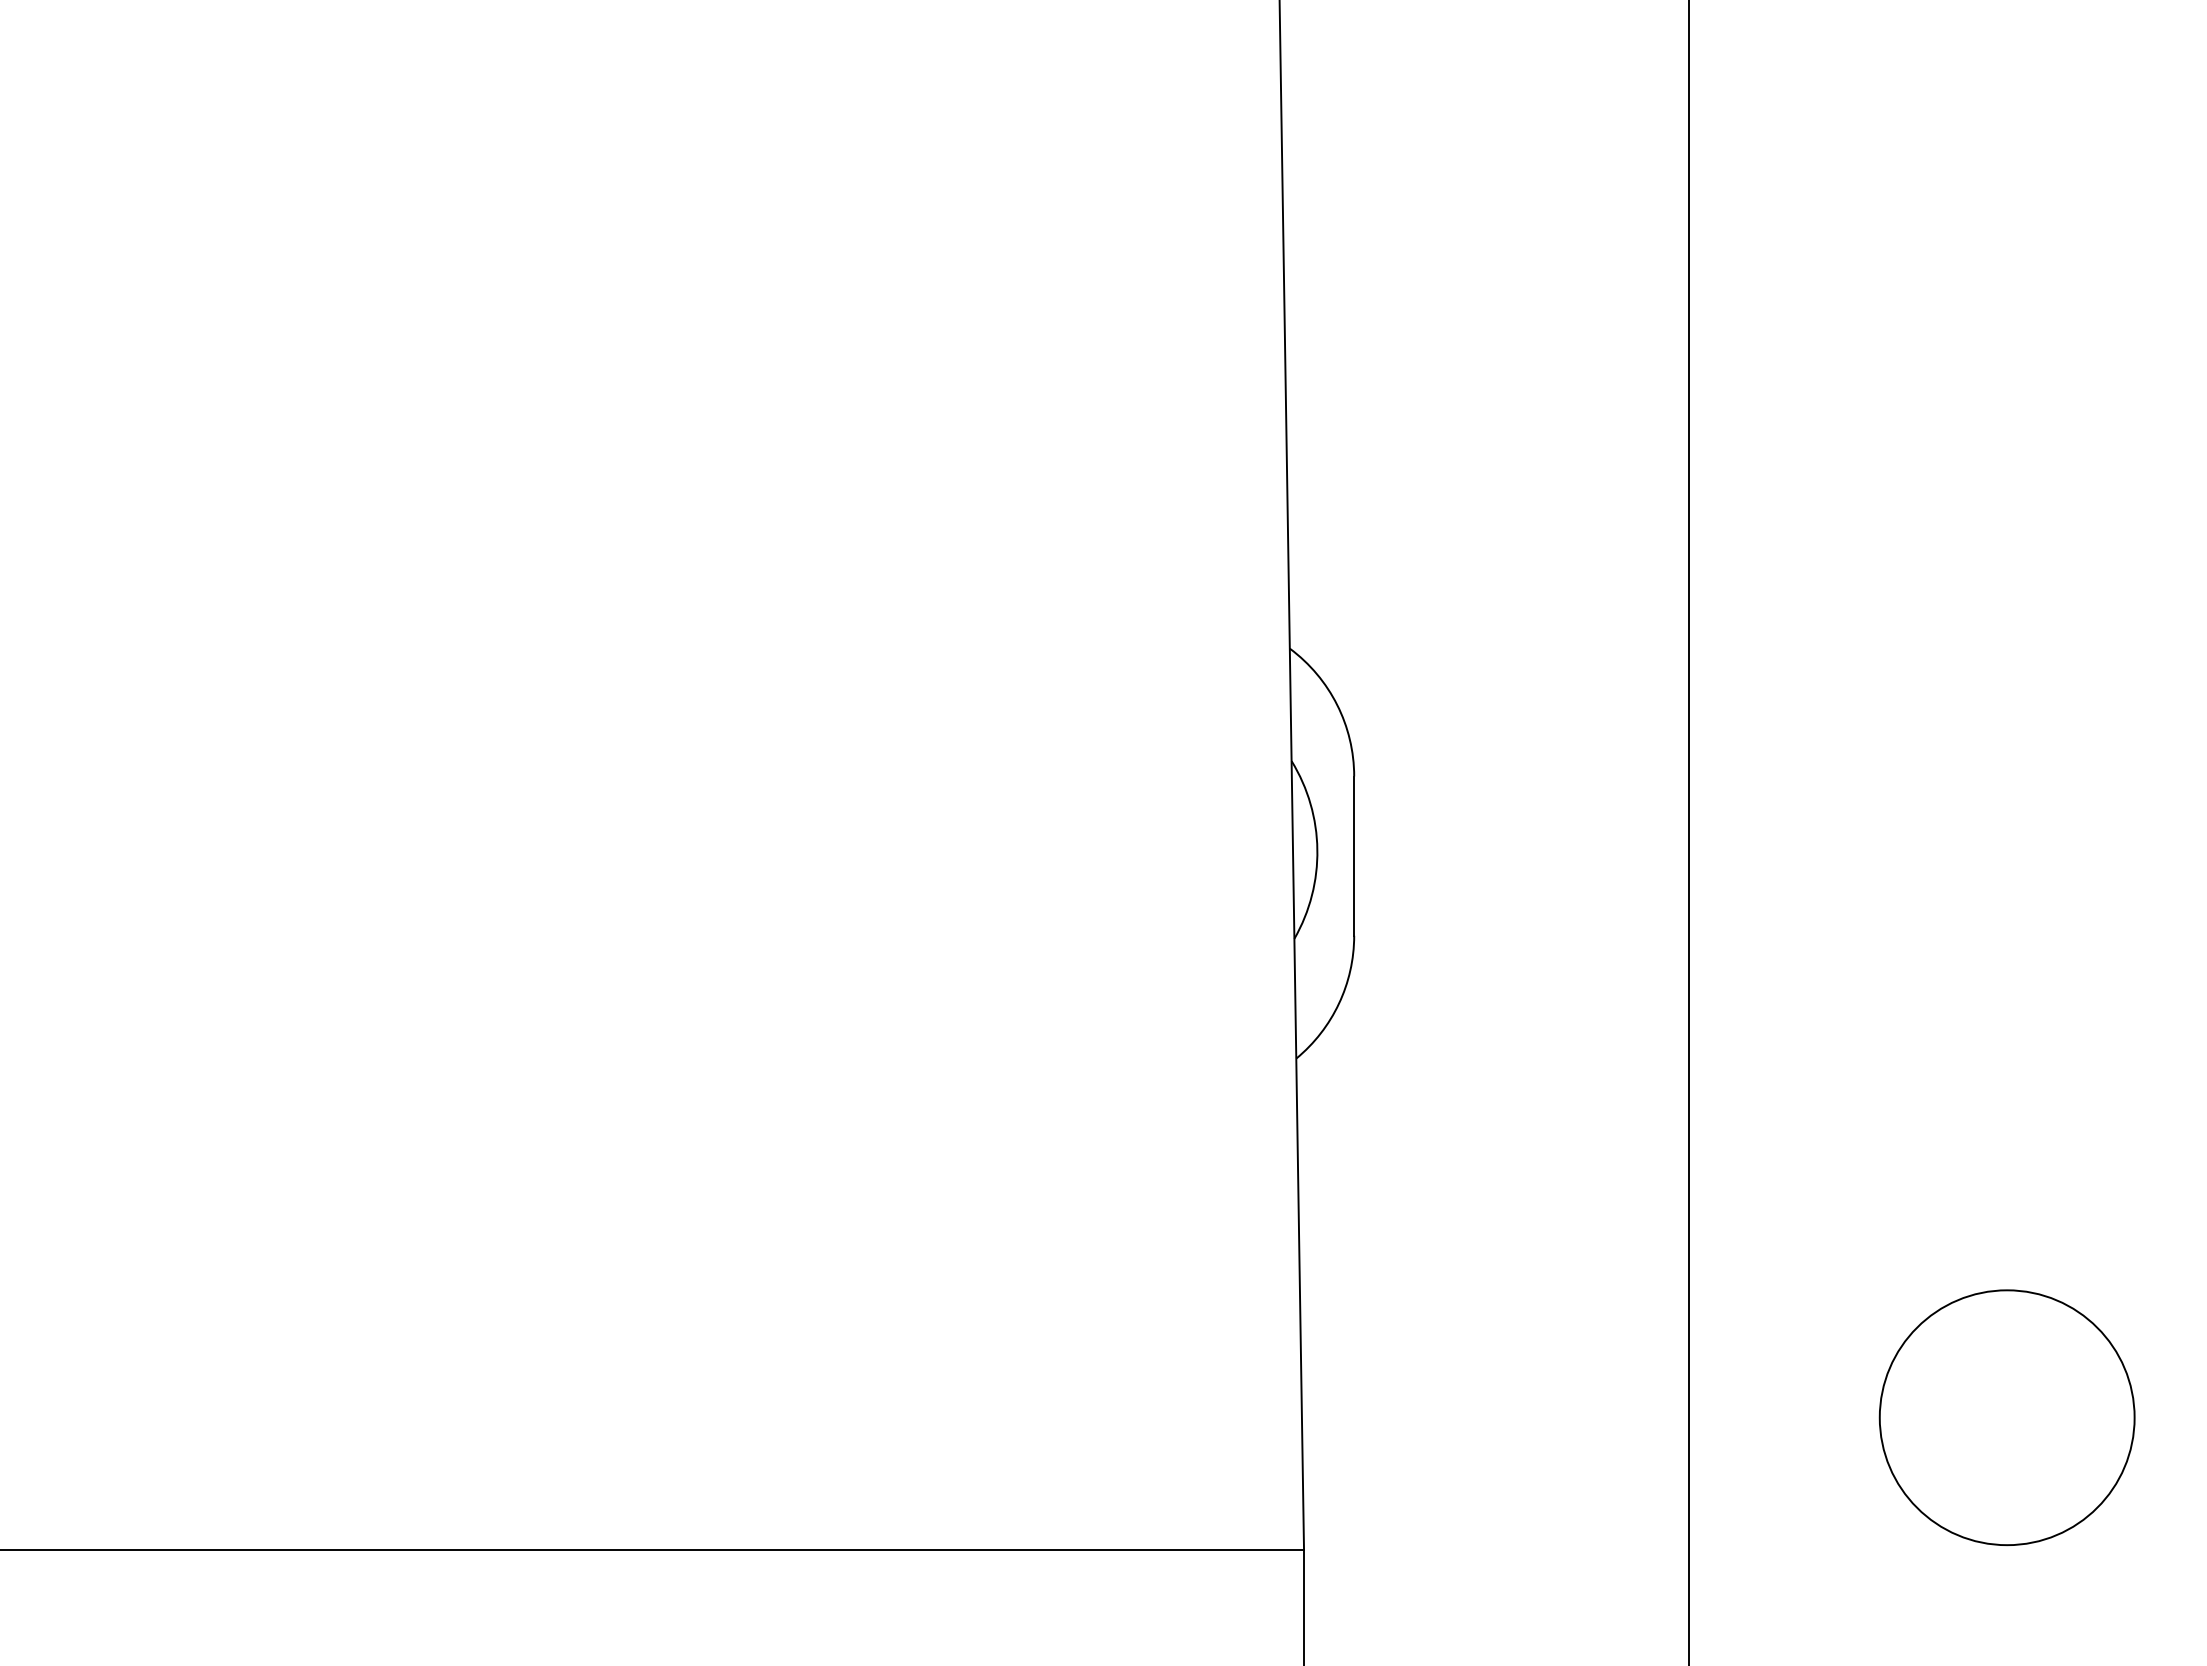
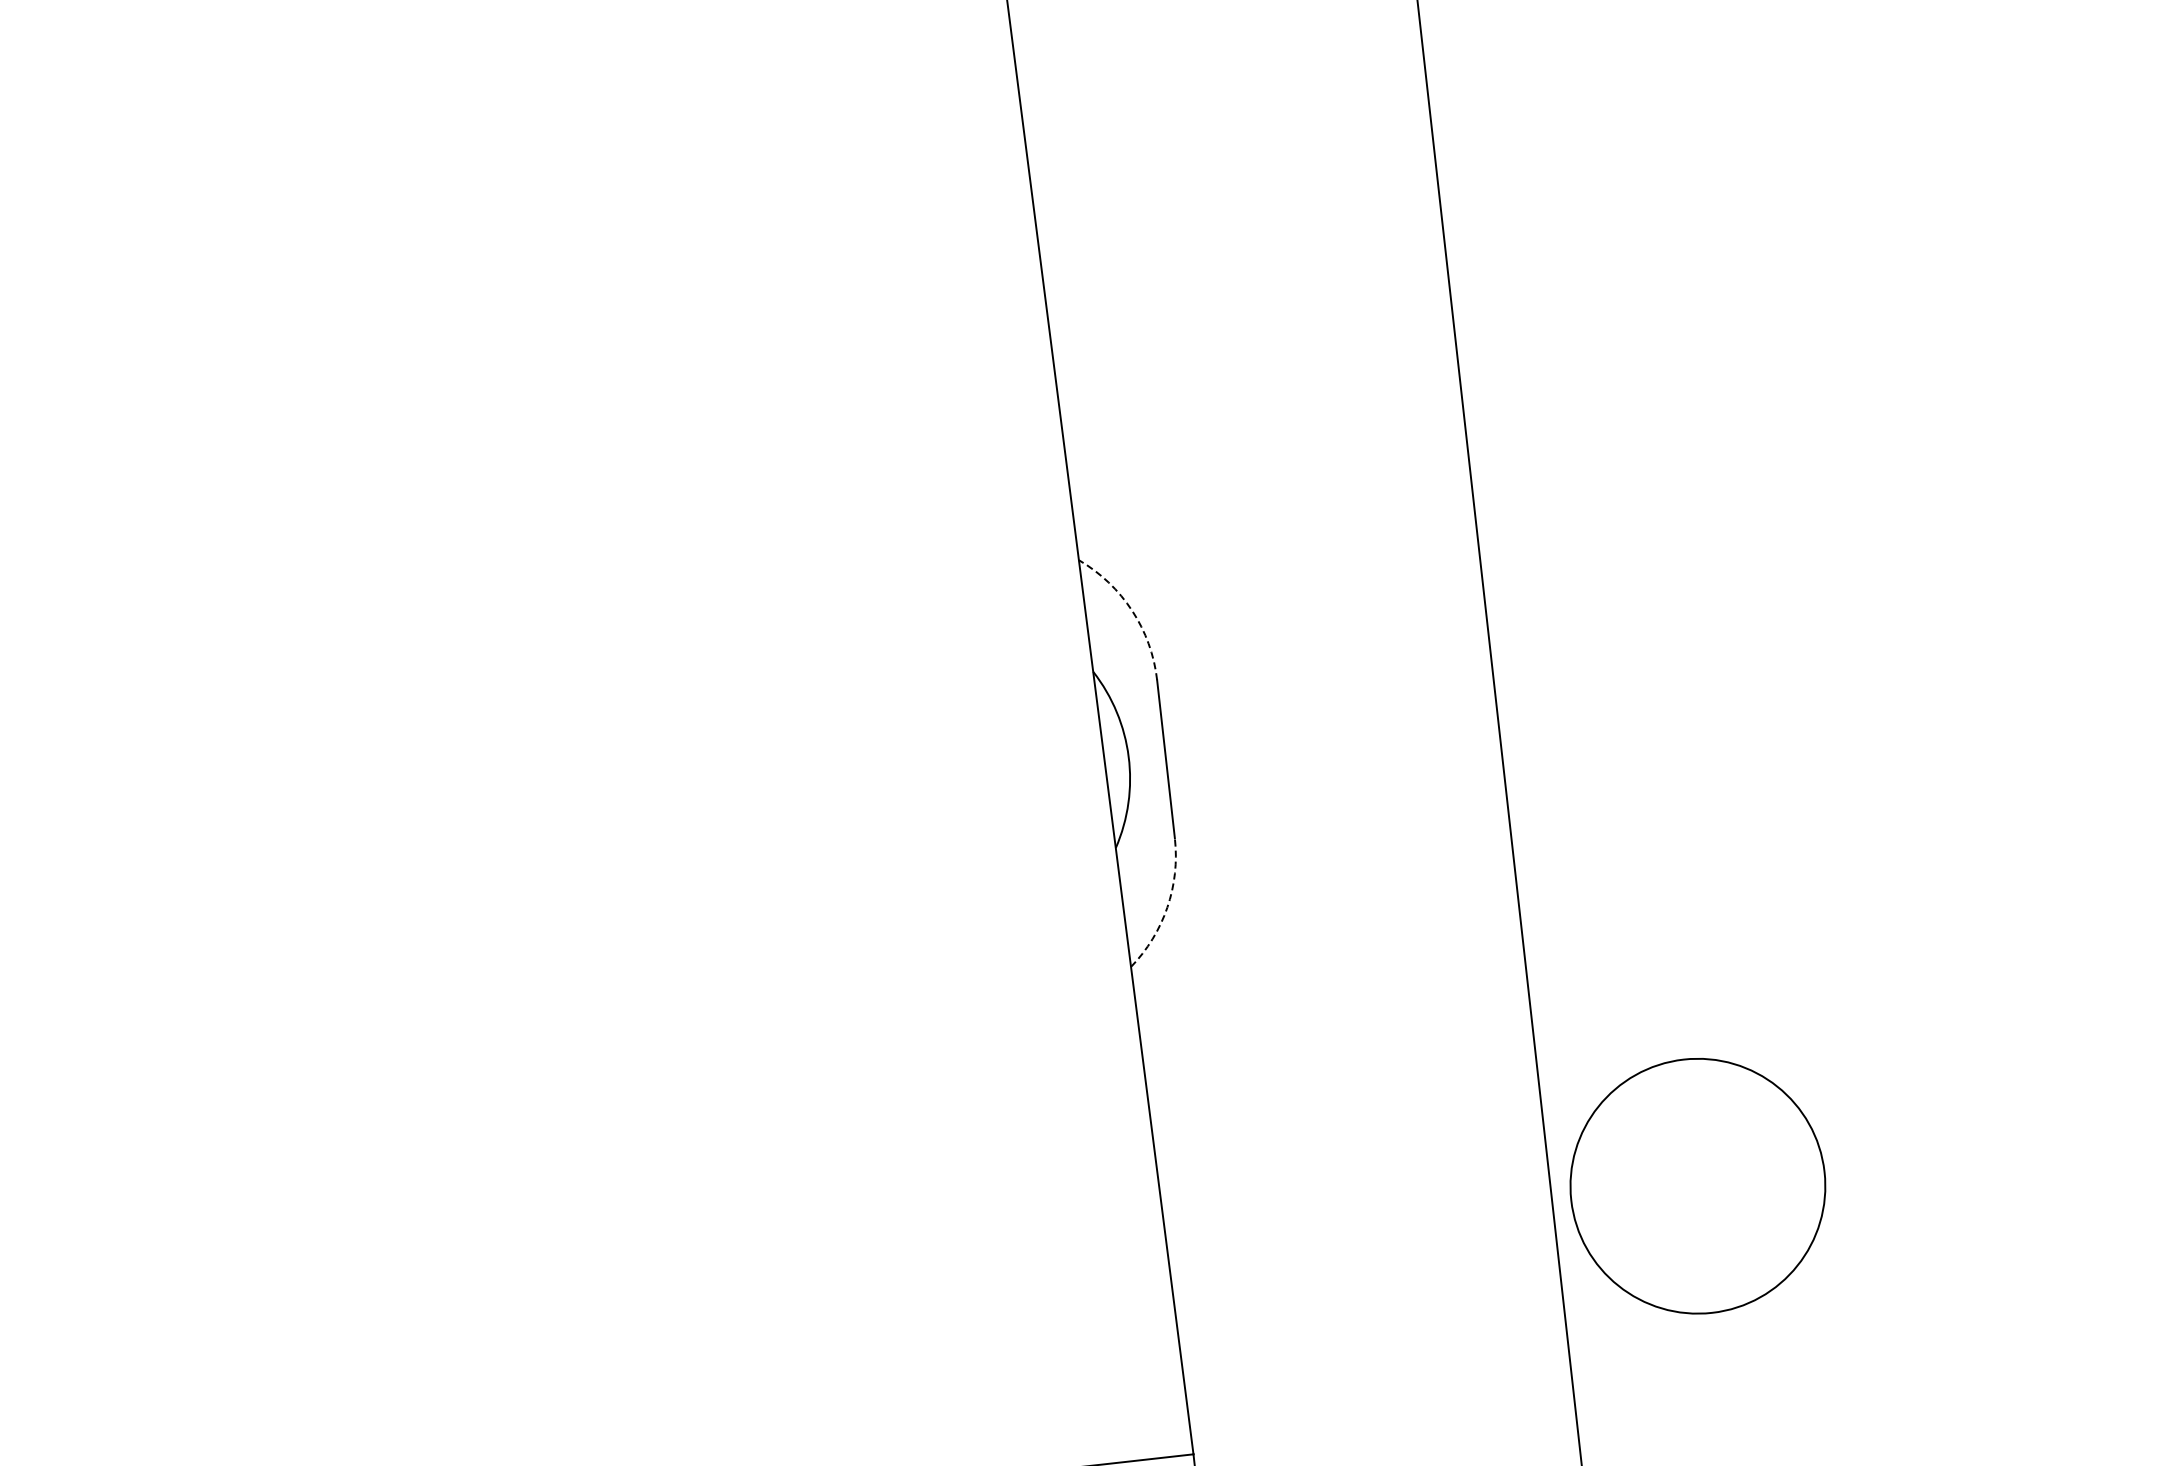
arc: (1337, 704) -> (1132, 610), solid -> dashed
arc: (1339, 1003) -> (1167, 907), solid -> dashed
circle: (2006, 1417) -> (1697, 1186), moved

